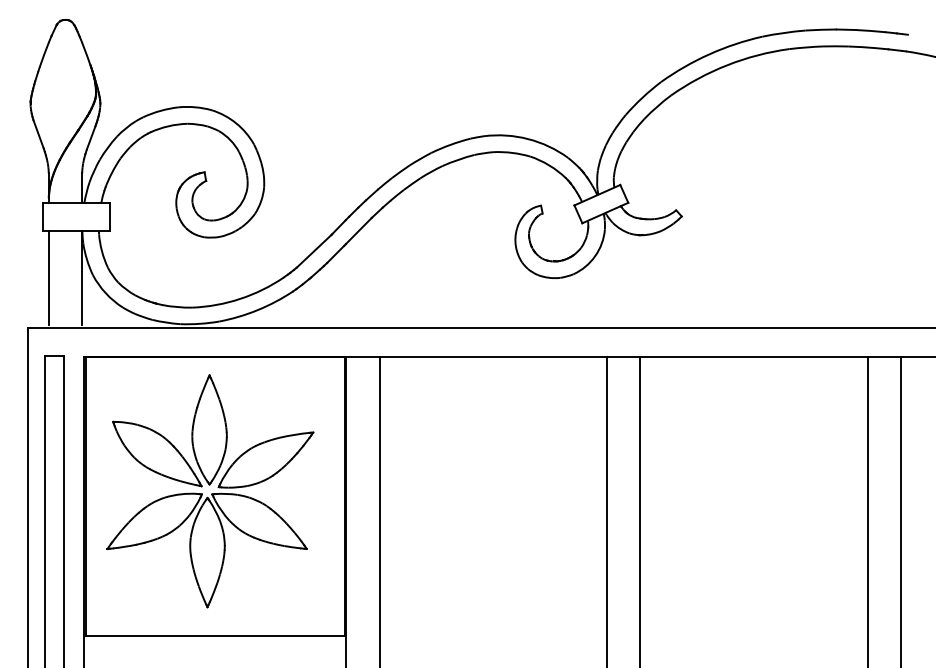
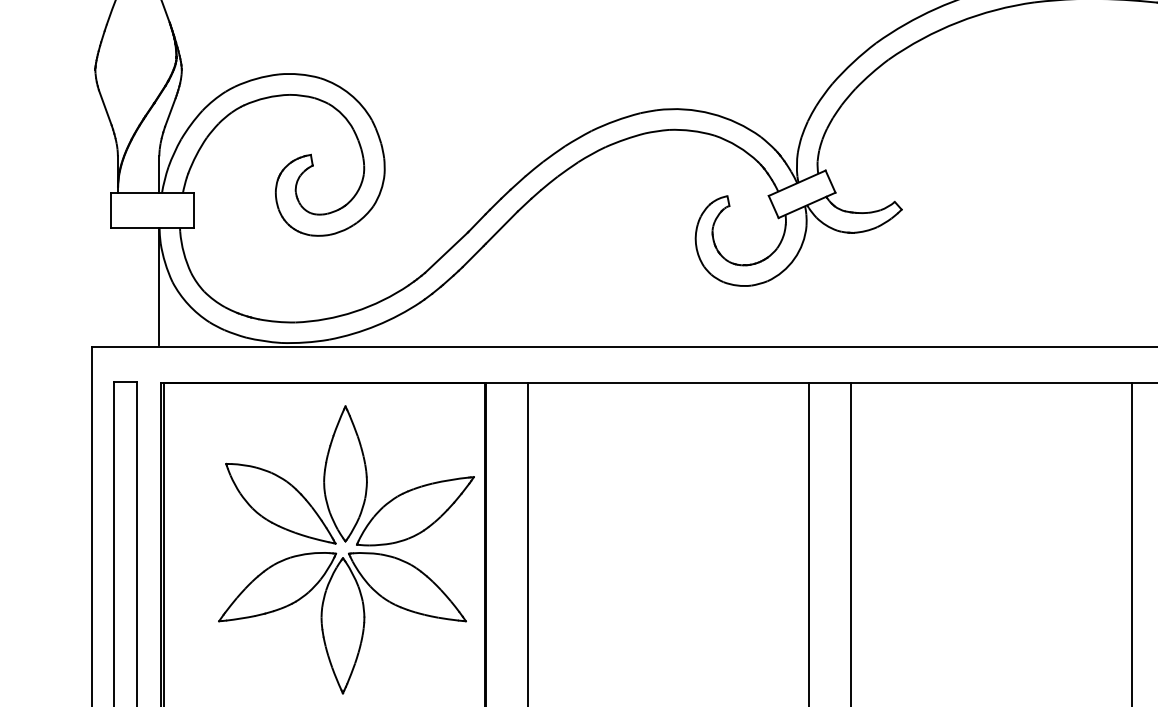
line: (48, 278) -> (117, 286), removed
part: (210, 491) -> (346, 550), moved

